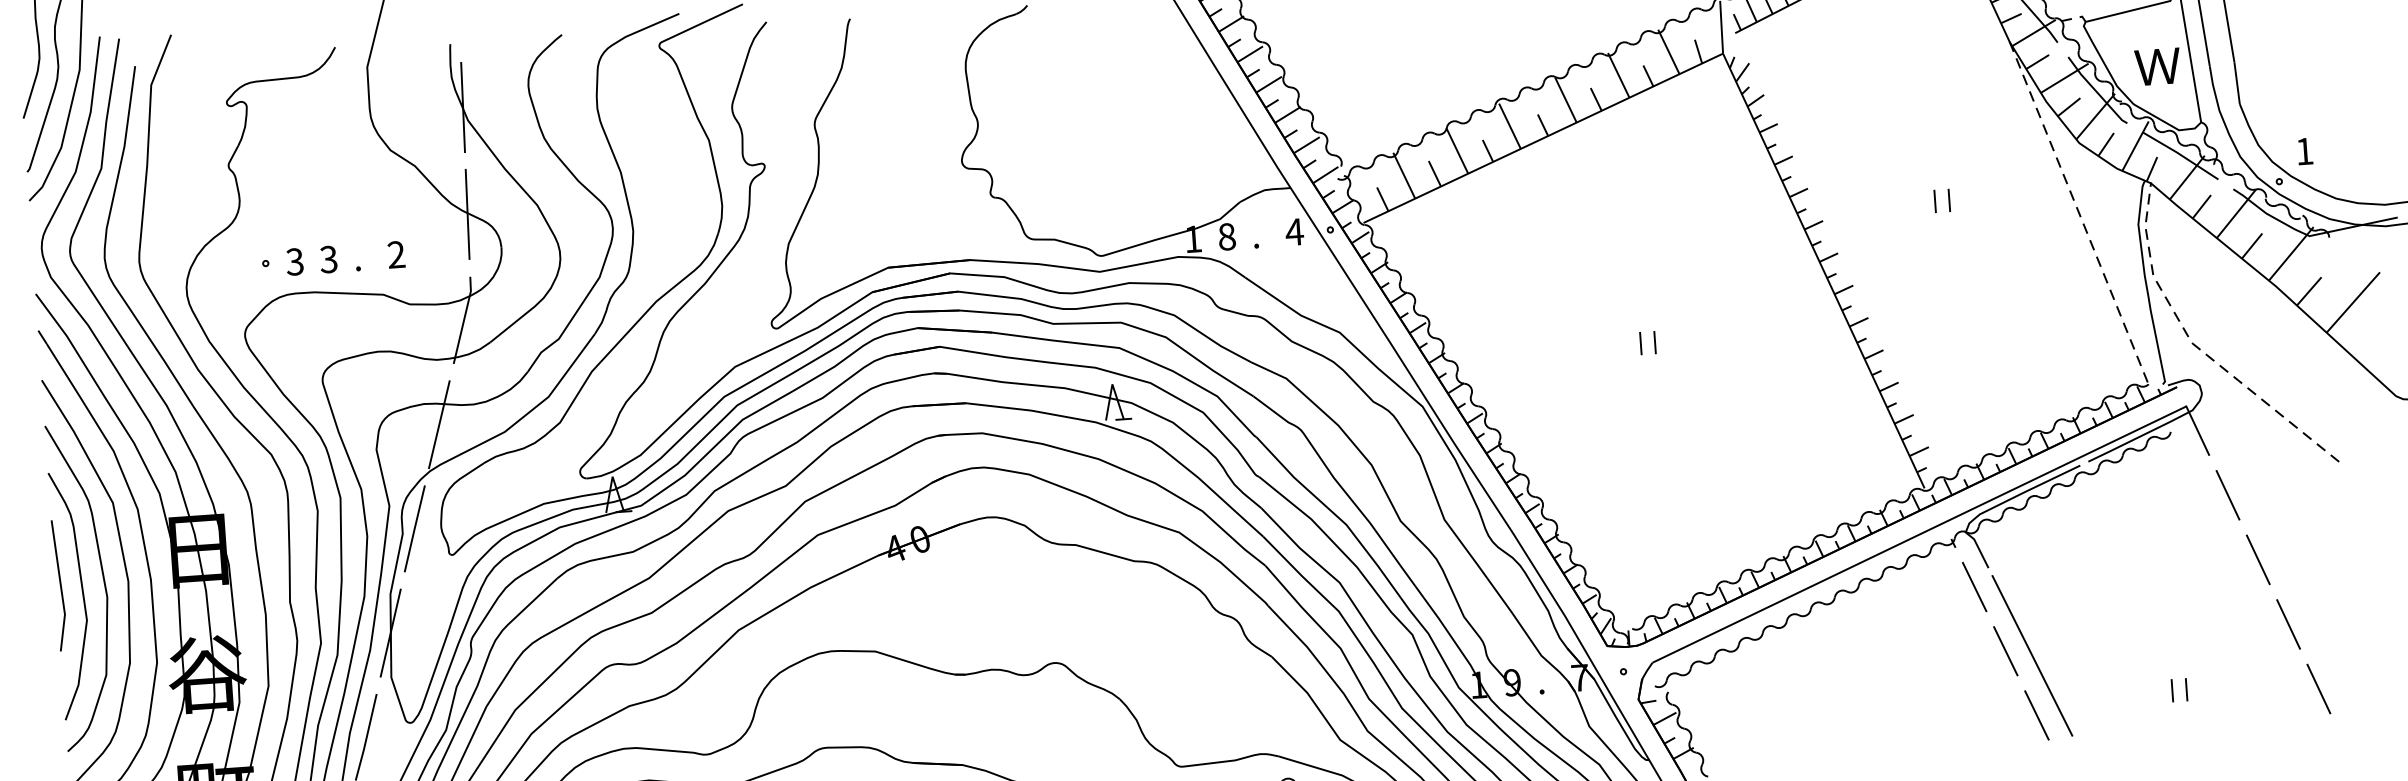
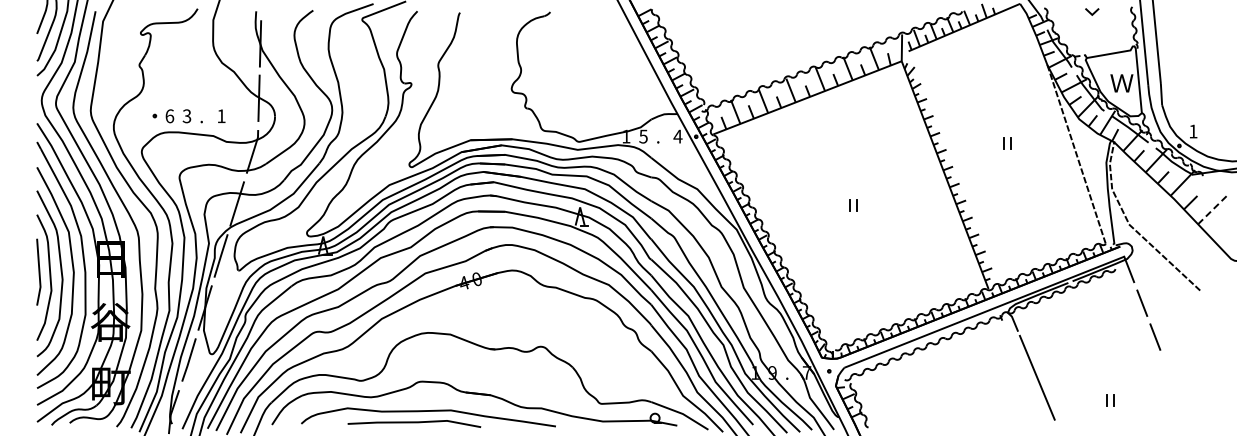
text: (1226, 236) -> (643, 136), 8 -> 5
text: (396, 253) -> (221, 115), 2 -> 1
text: (294, 262) -> (169, 116), 3 -> 6
line: (2354, 301) -> (1213, 209), solid -> dashed
line: (1974, 586) -> (1010, 340), removed
line: (2288, 623) -> (1168, 370), removed
line: (2004, 651) -> (1023, 374), removed
line: (2318, 688) -> (1181, 404), removed
line: (2036, 714) -> (1037, 407), removed

